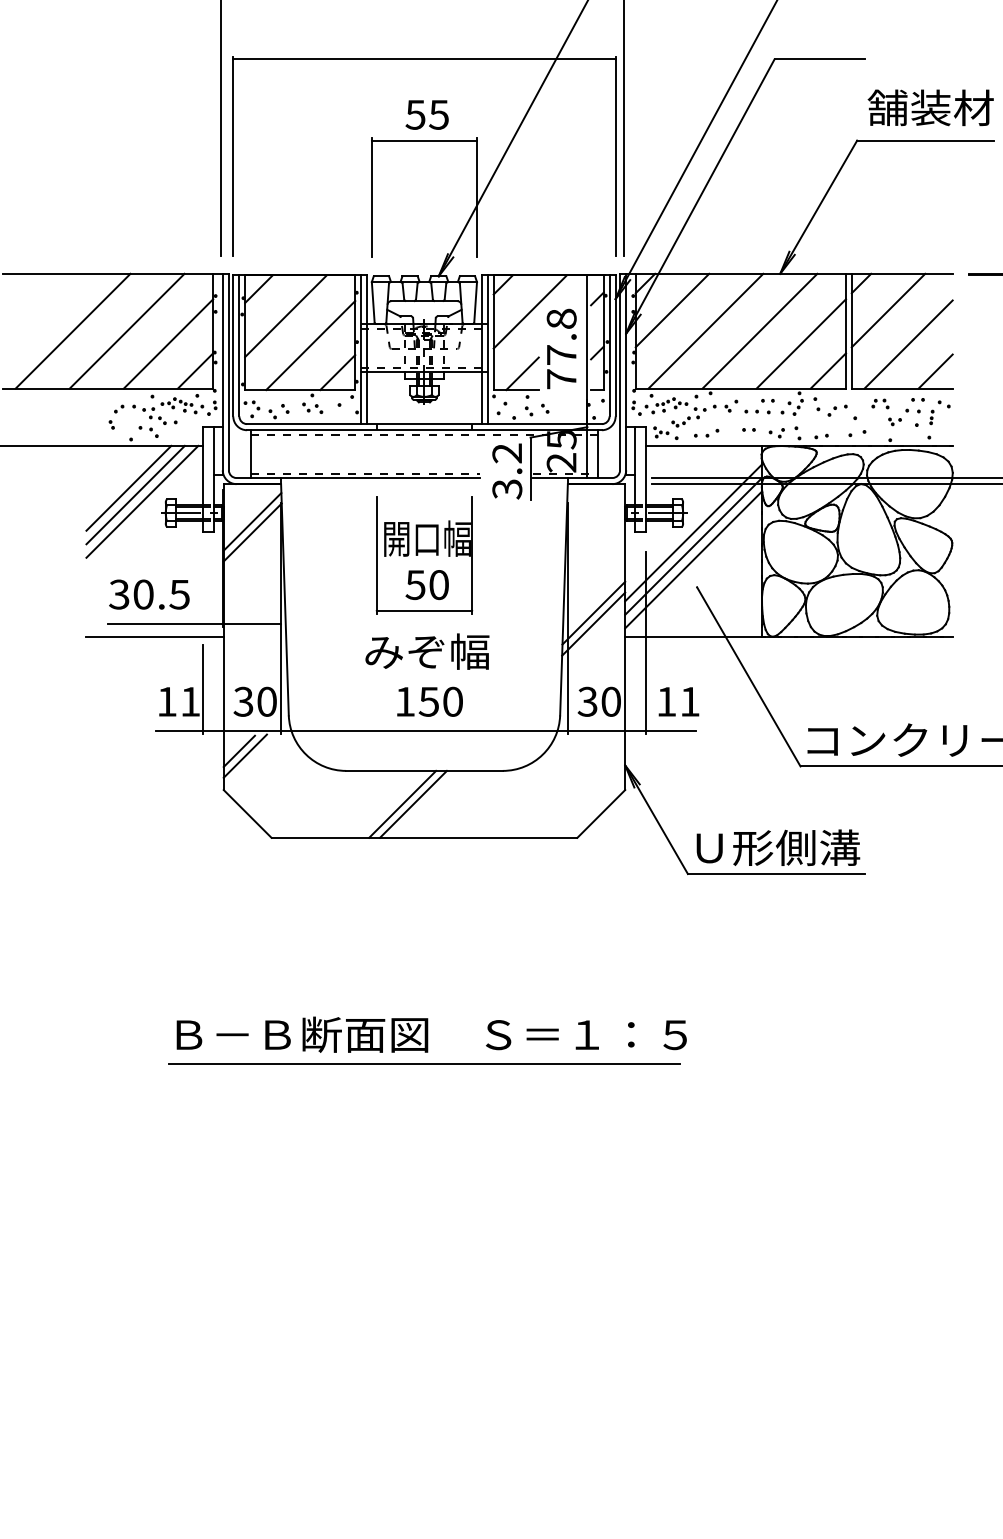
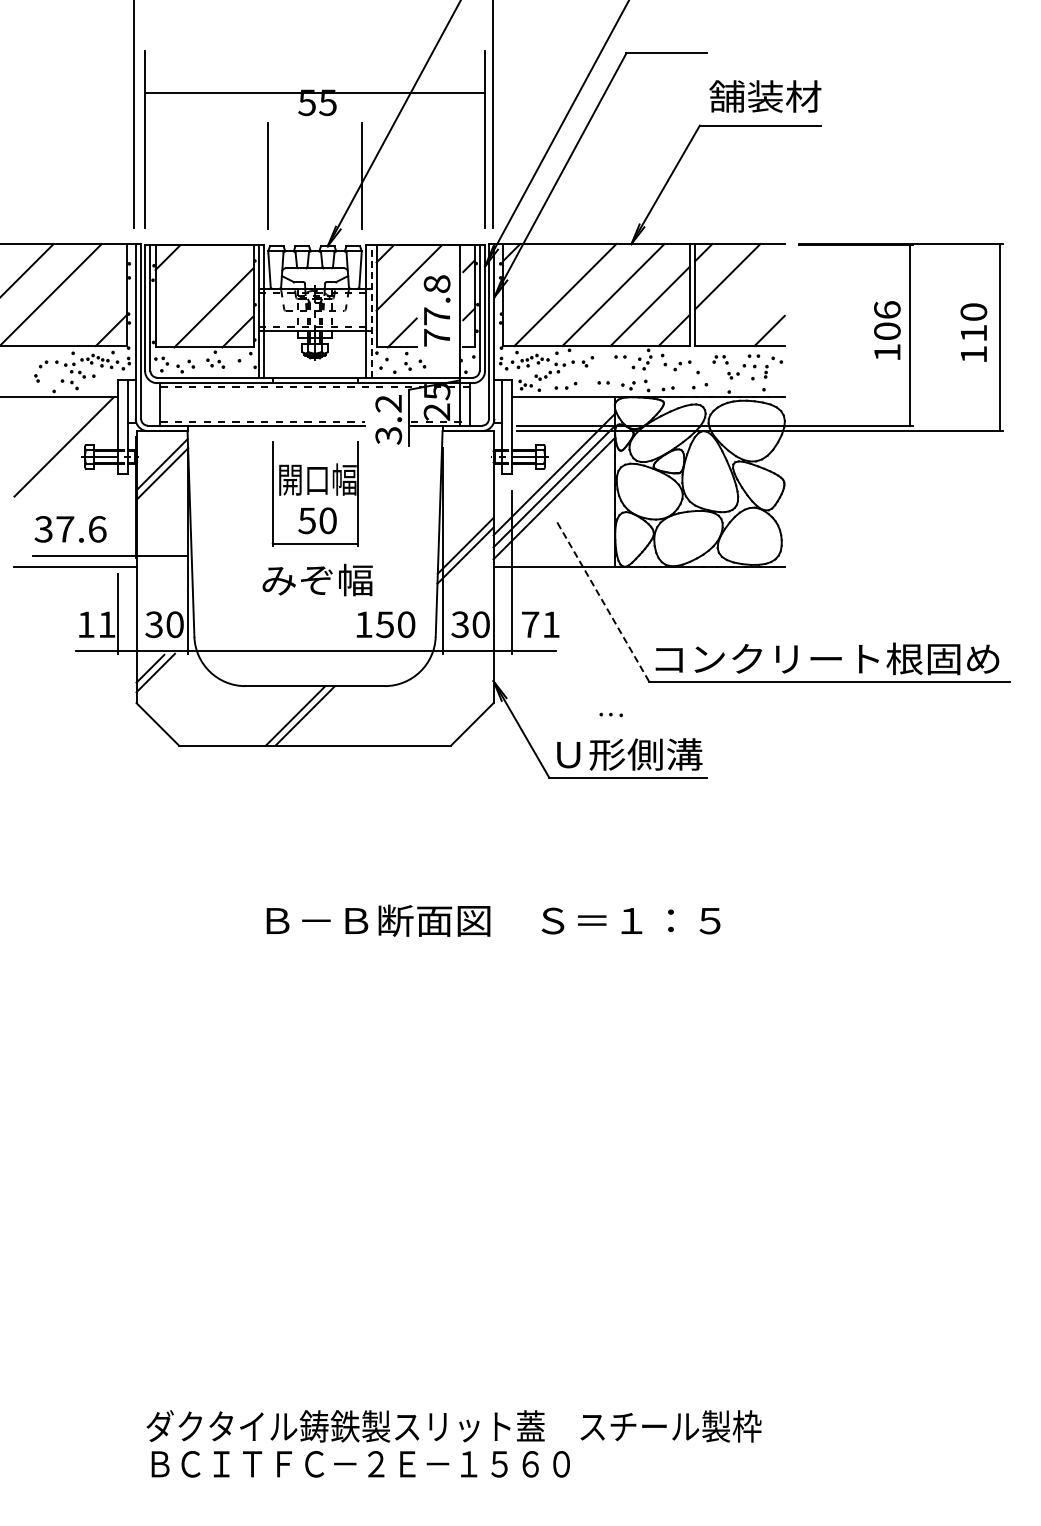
line: (424, 59) -> (315, 93), moved
line: (423, 140) -> (314, 125), removed
line: (672, 310) -> (535, 276), removed
line: (285, 315) -> (191, 281), removed
line: (168, 344) -> (87, 306), removed
line: (908, 344) -> (745, 306), removed
line: (487, 349) -> (371, 311), solid -> dashed
part: (756, 411) -> (610, 714), moved
line: (128, 487) -> (51, 434), removed
line: (134, 494) -> (57, 440), removed
text: (161, 594) -> (81, 529), 30.5 -> 37.6
line: (748, 676) -> (603, 602), solid -> dashed
text: (429, 701) -> (385, 624), moved
text: (666, 701) -> (530, 624), 11 -> 71
text: (431, 1034) -> (493, 920), moved
line: (423, 1063) -> (314, 946), removed

